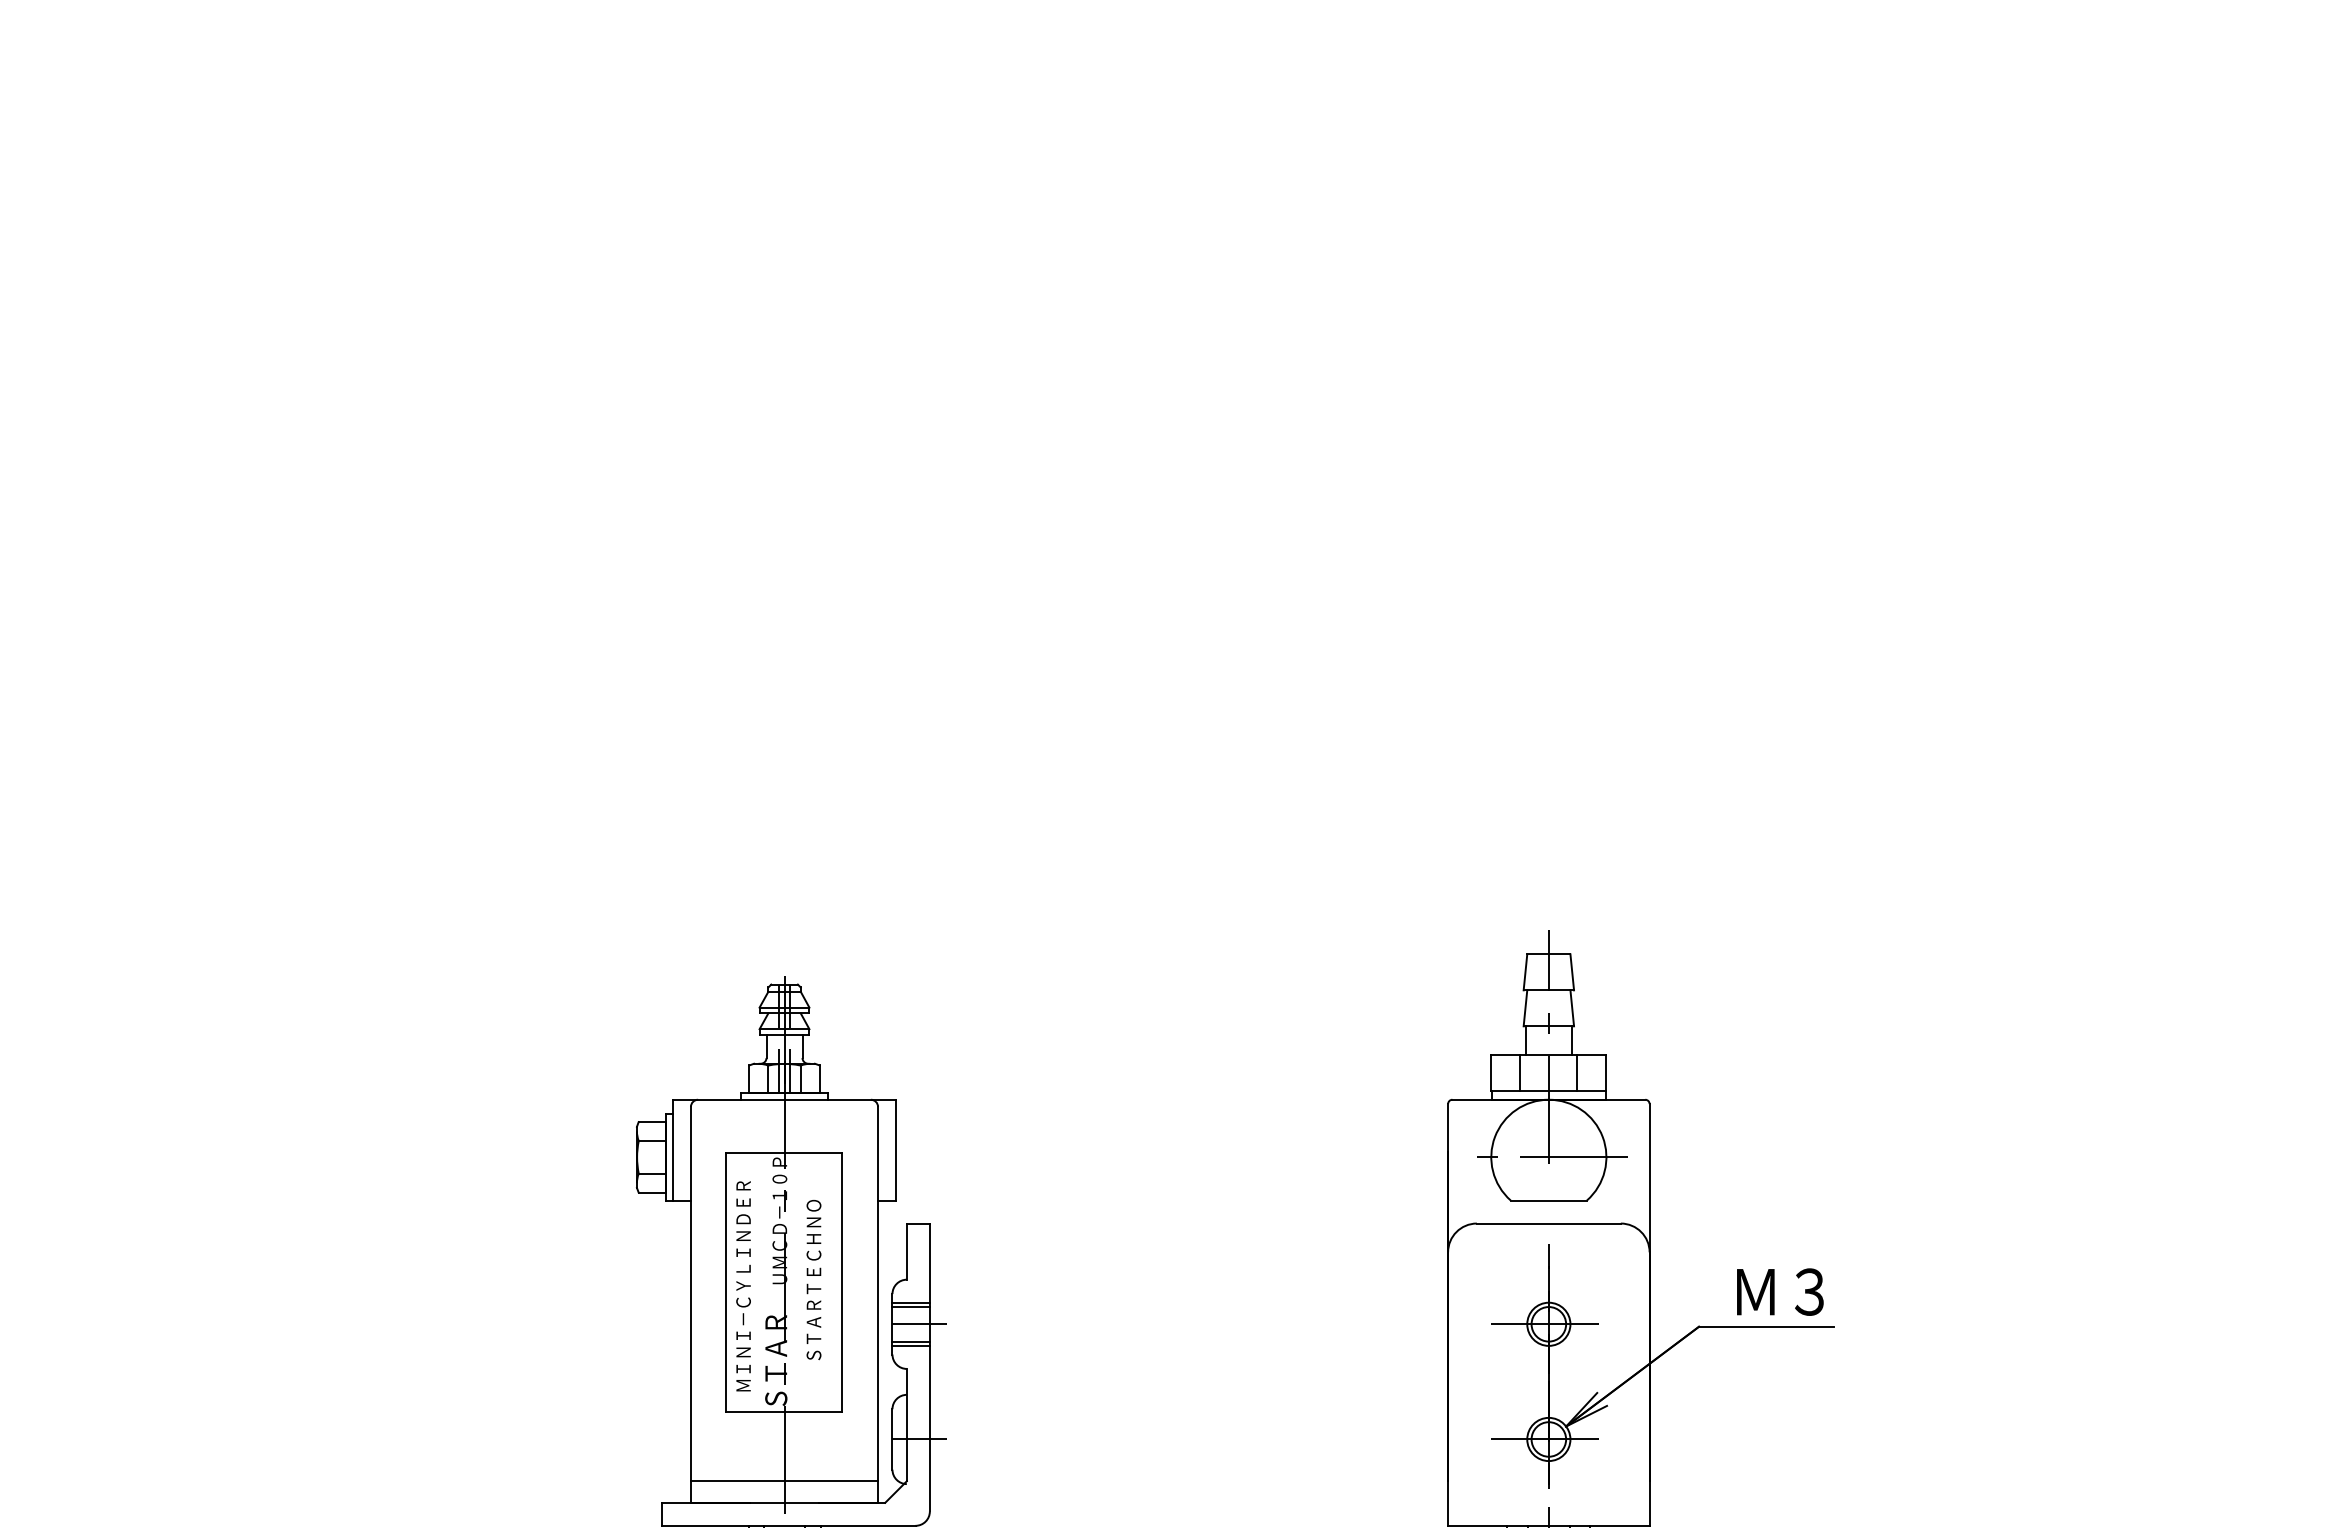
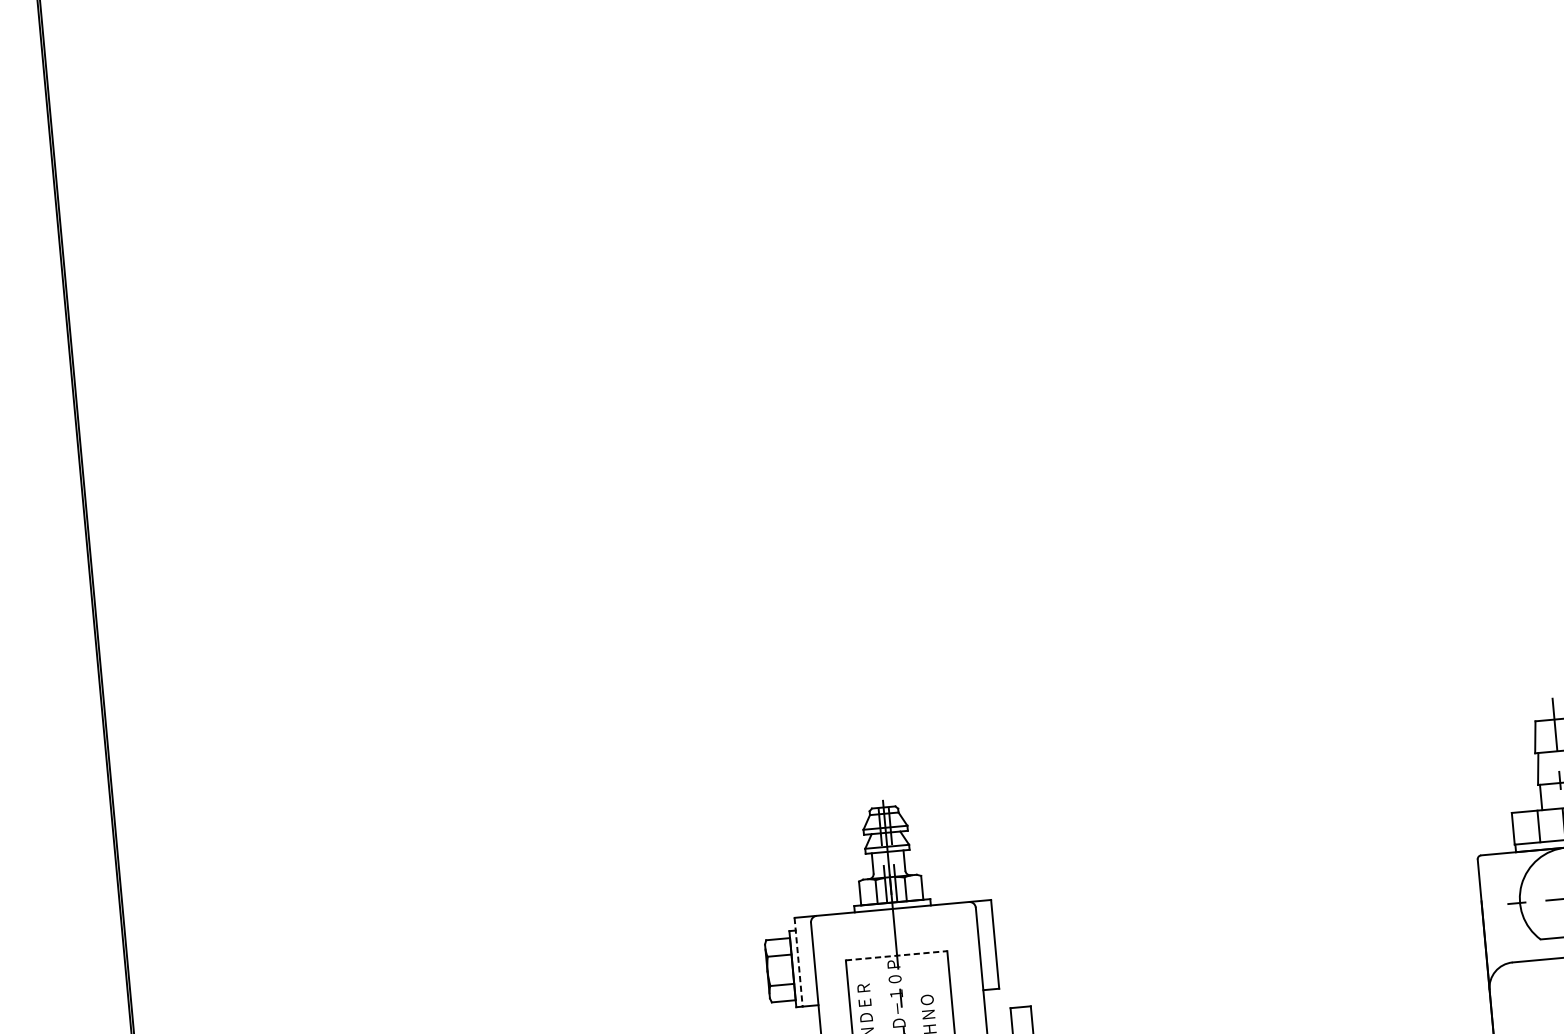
line: (672, 1150) -> (798, 962), solid -> dashed
line: (783, 1152) -> (896, 955), solid -> dashed

